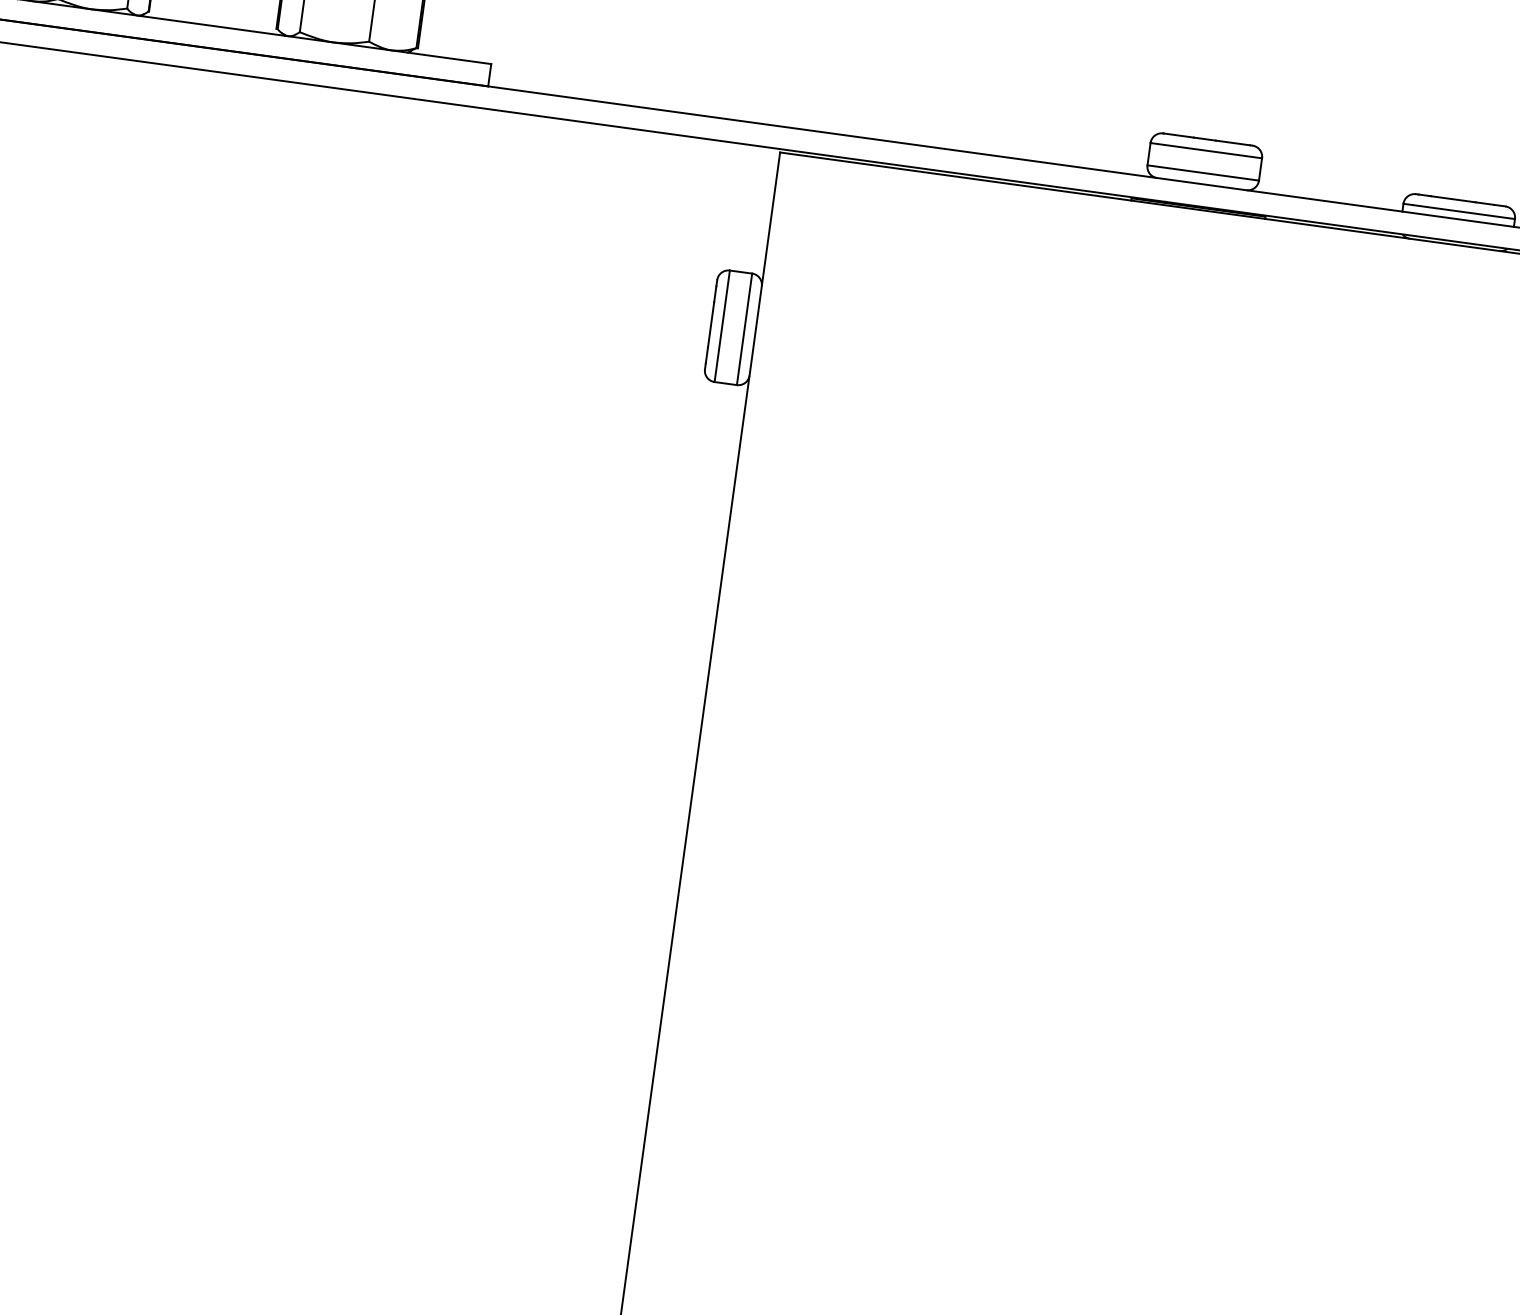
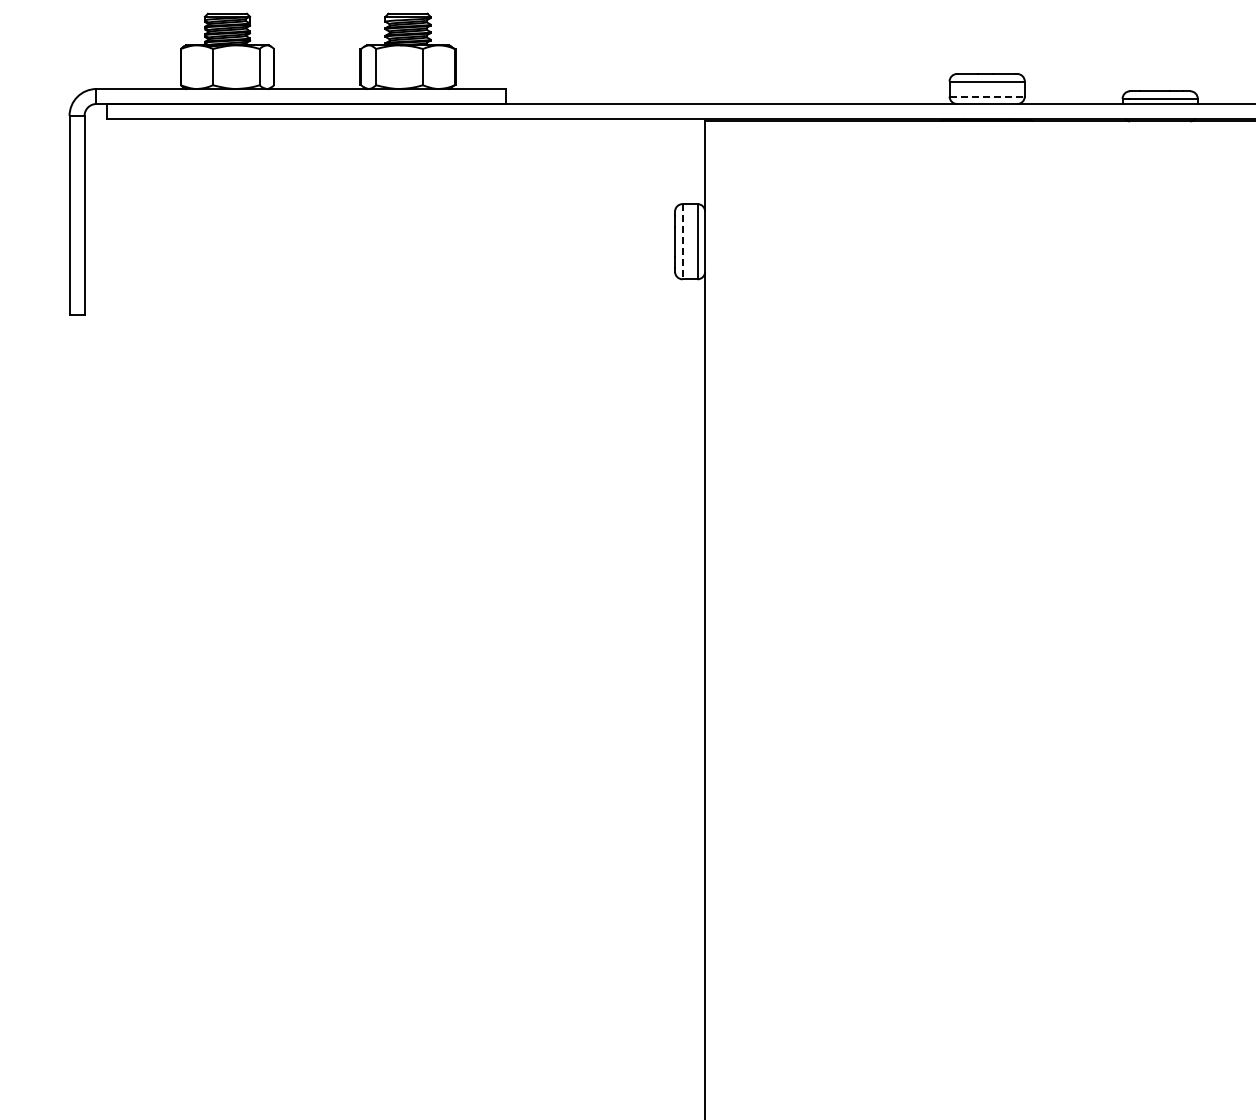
line: (1203, 172) -> (987, 96), solid -> dashed
line: (722, 325) -> (682, 241), solid -> dashed

